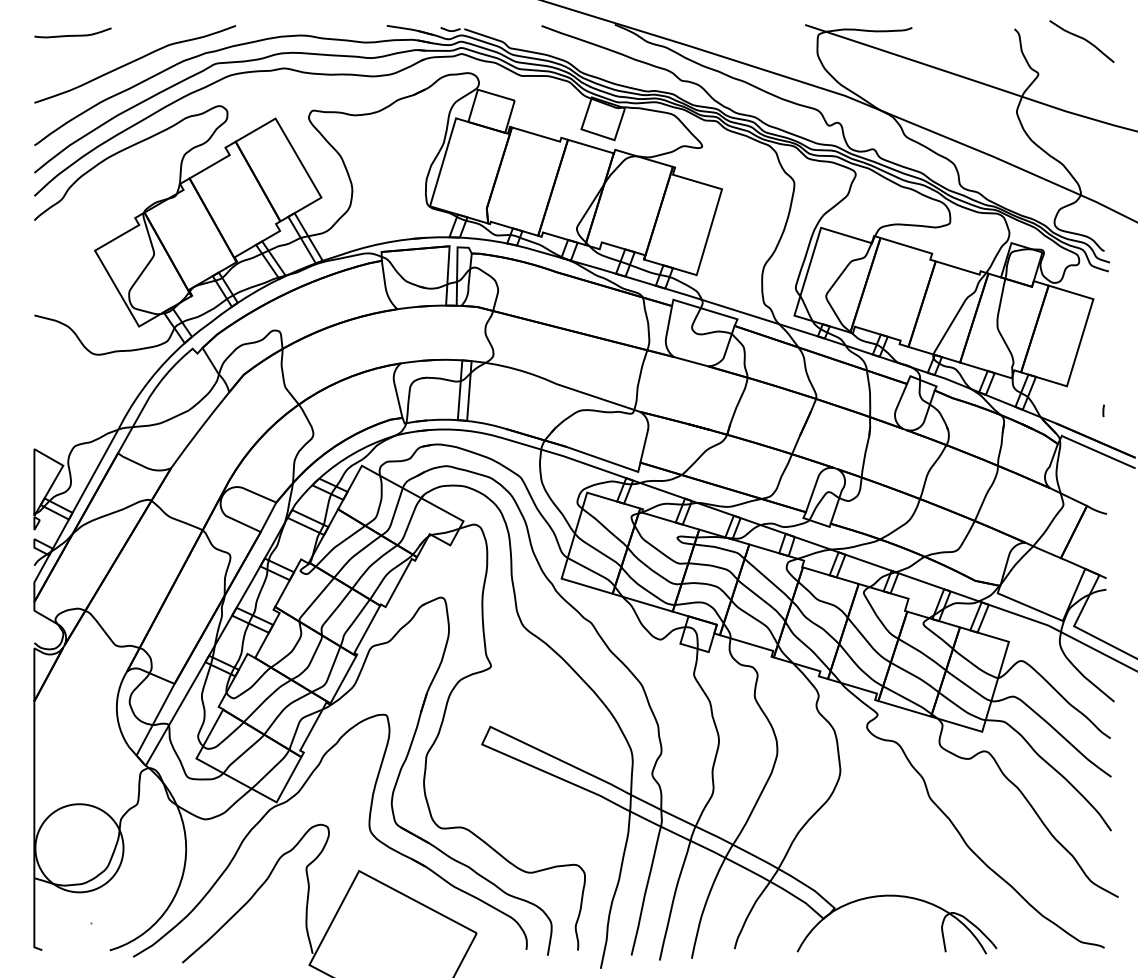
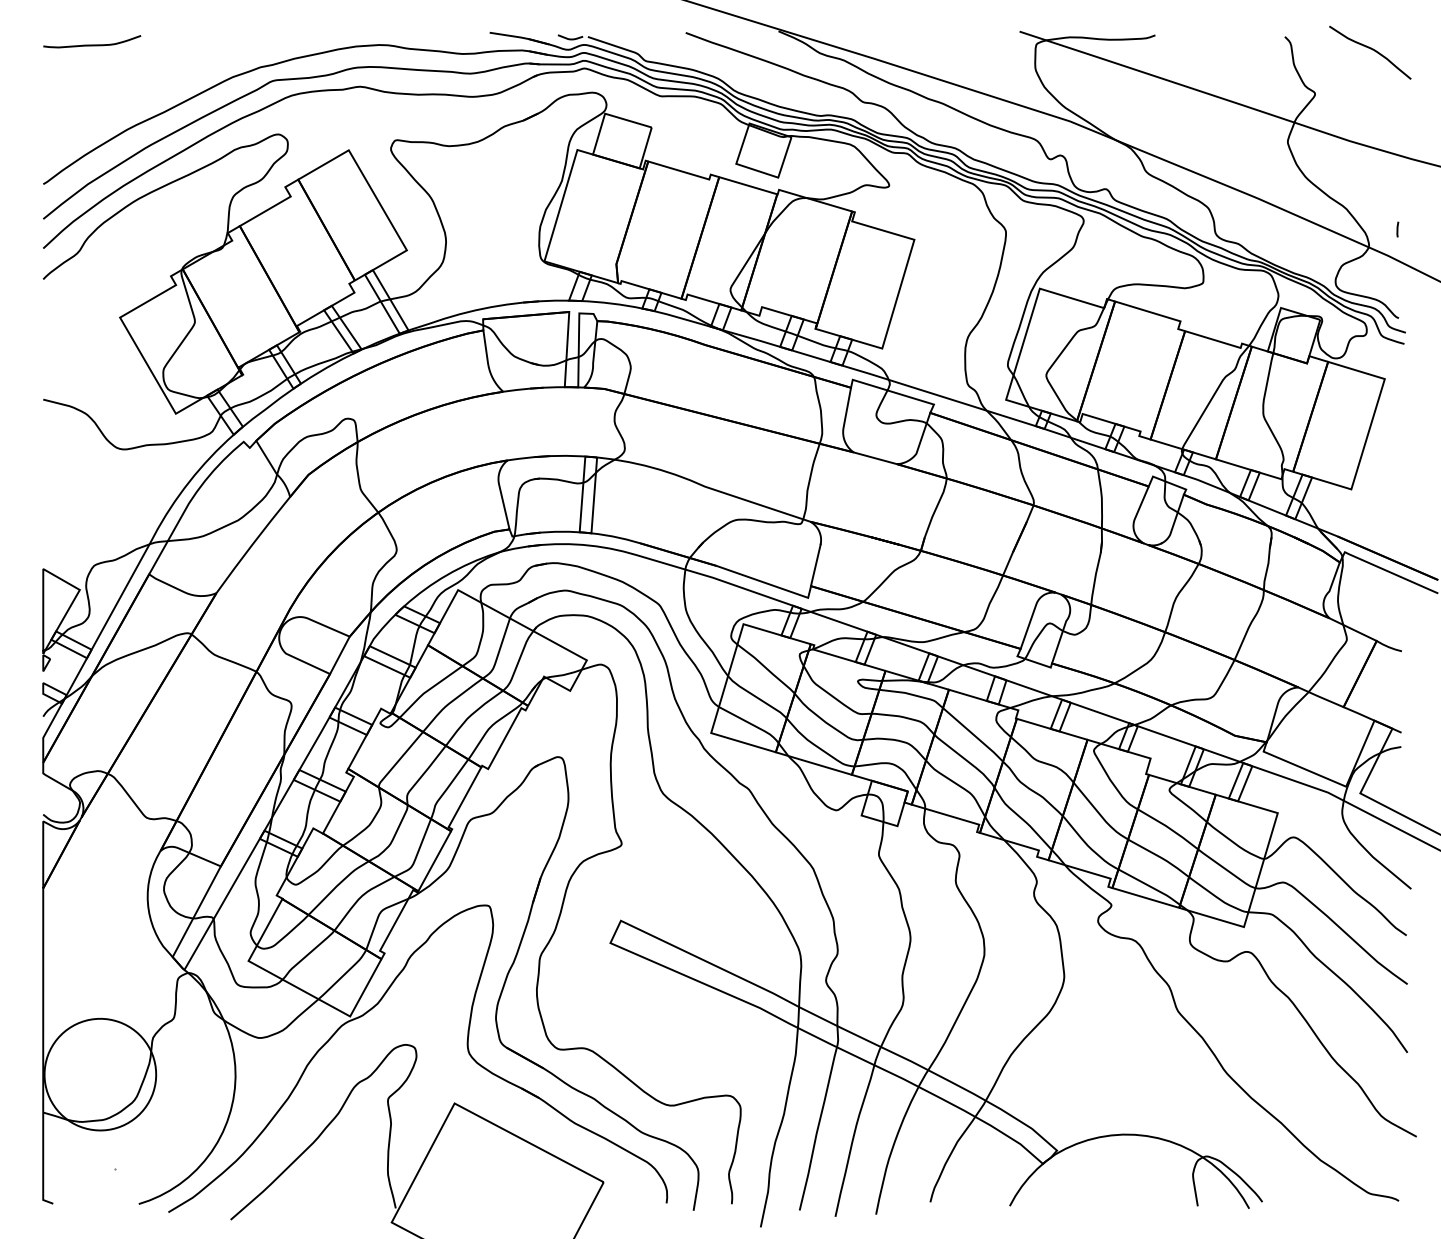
curve: (134, 61) -> (169, 78), removed
line: (1103, 410) -> (1397, 229), moved

